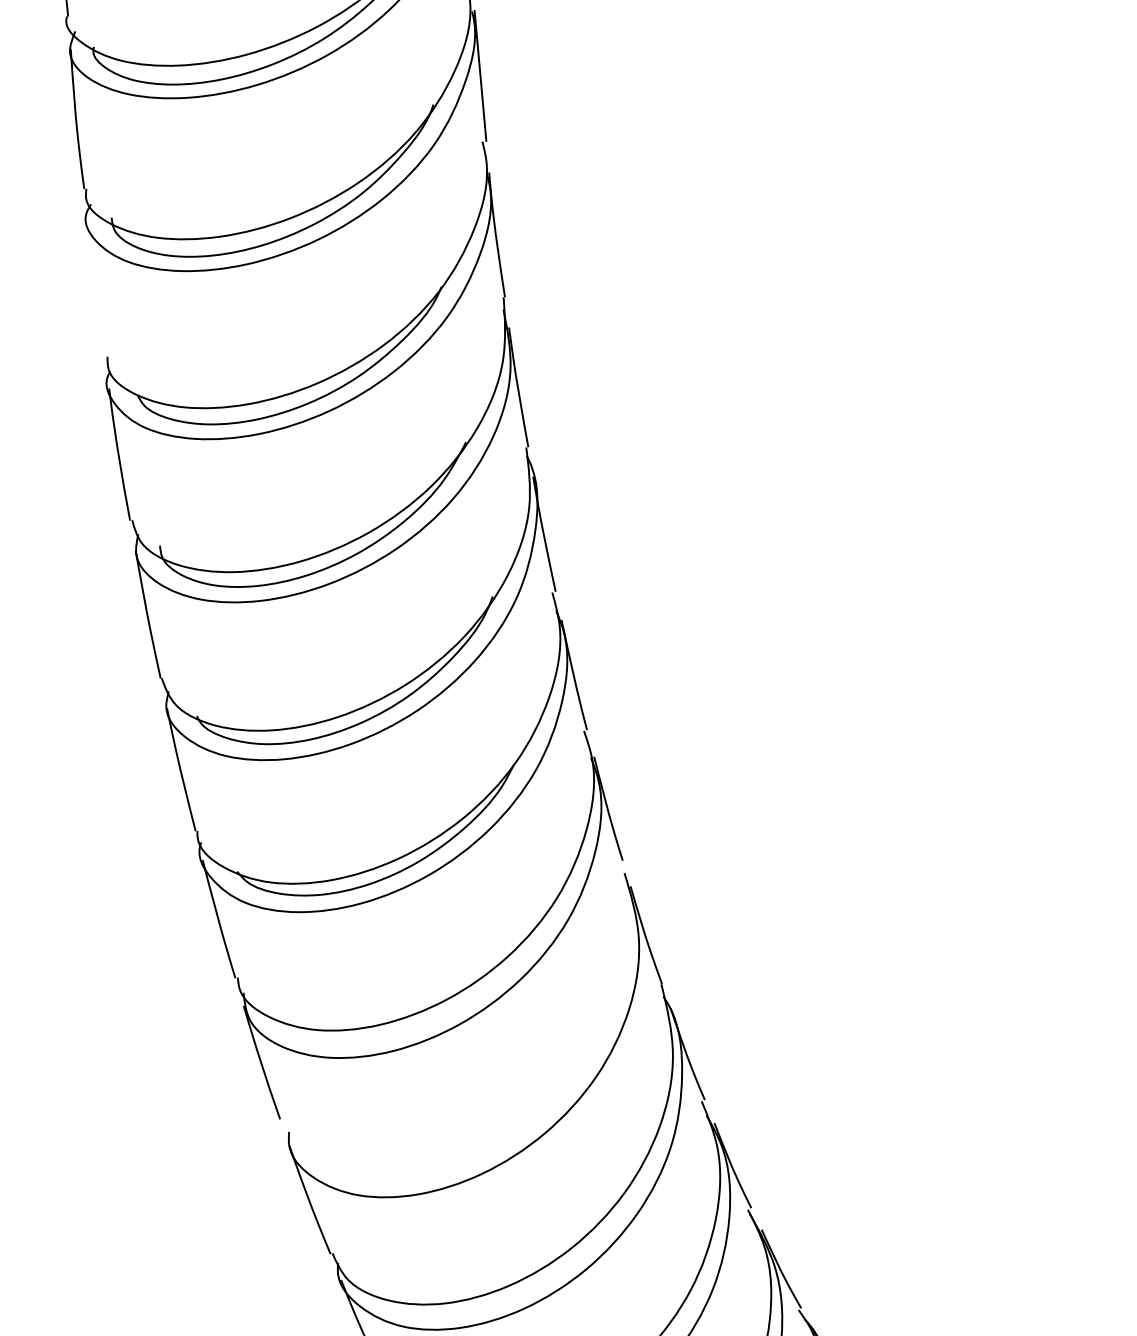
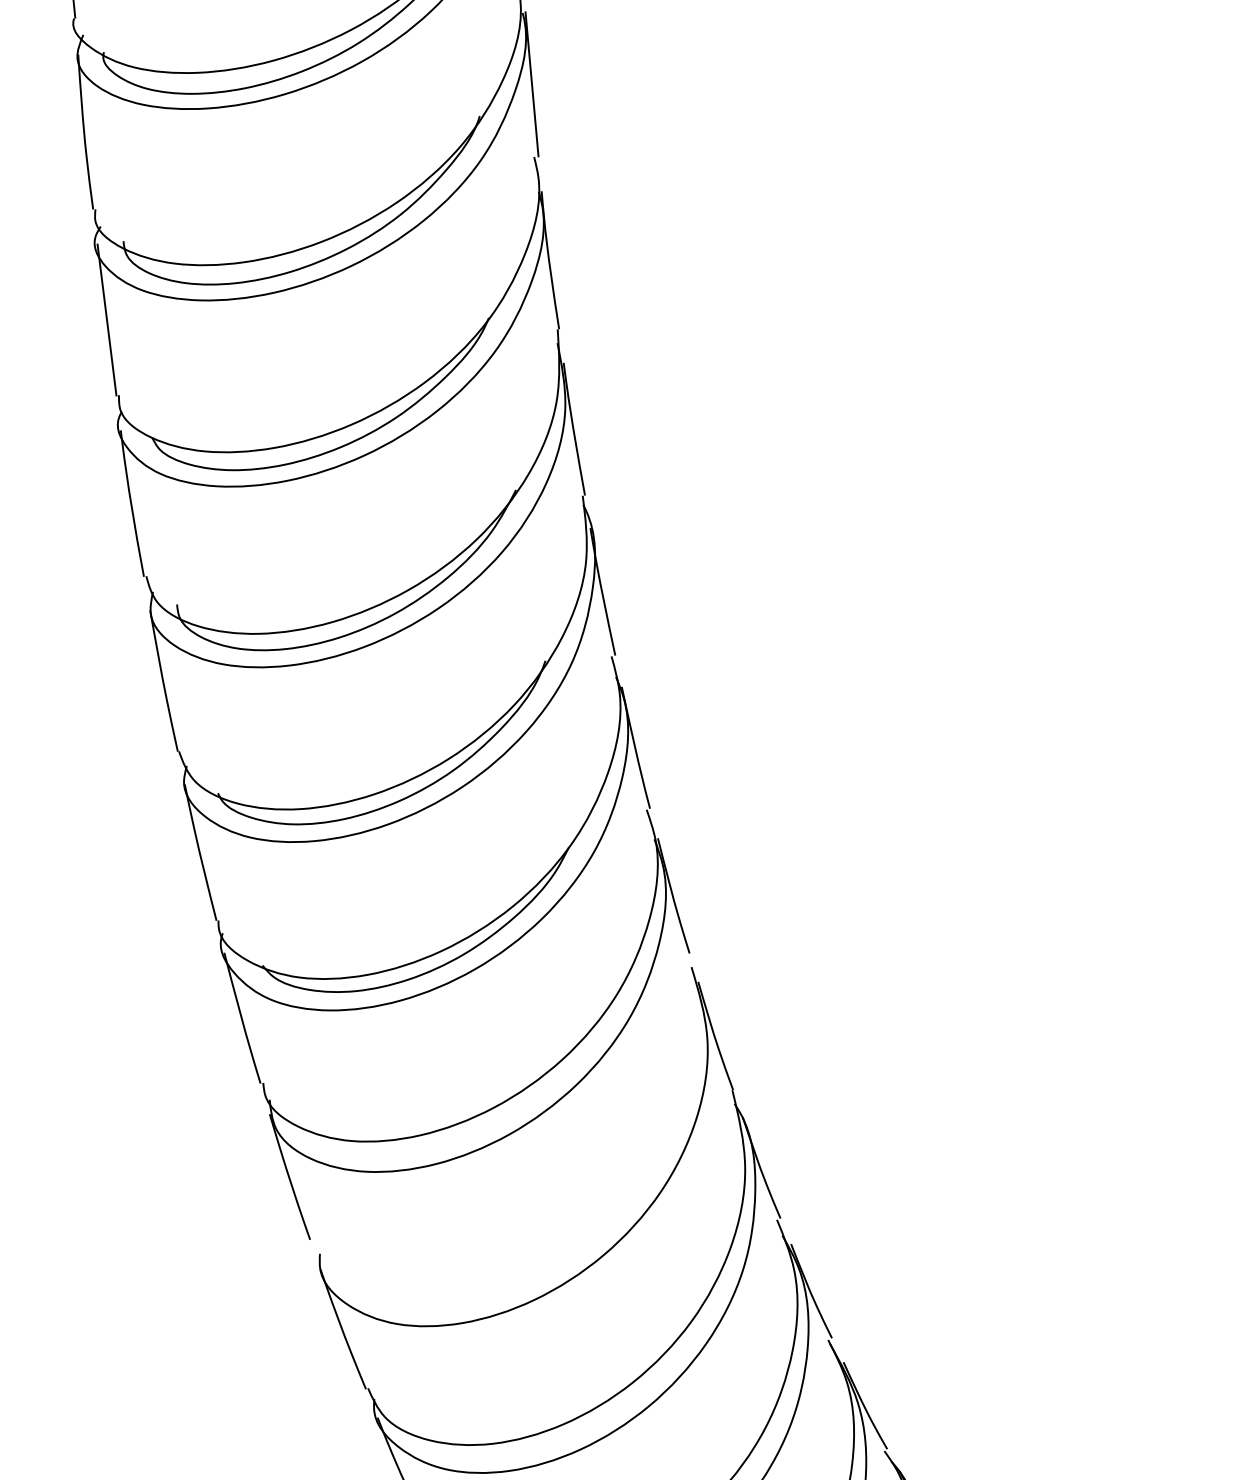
line: (96, 288) -> (106, 319), added

